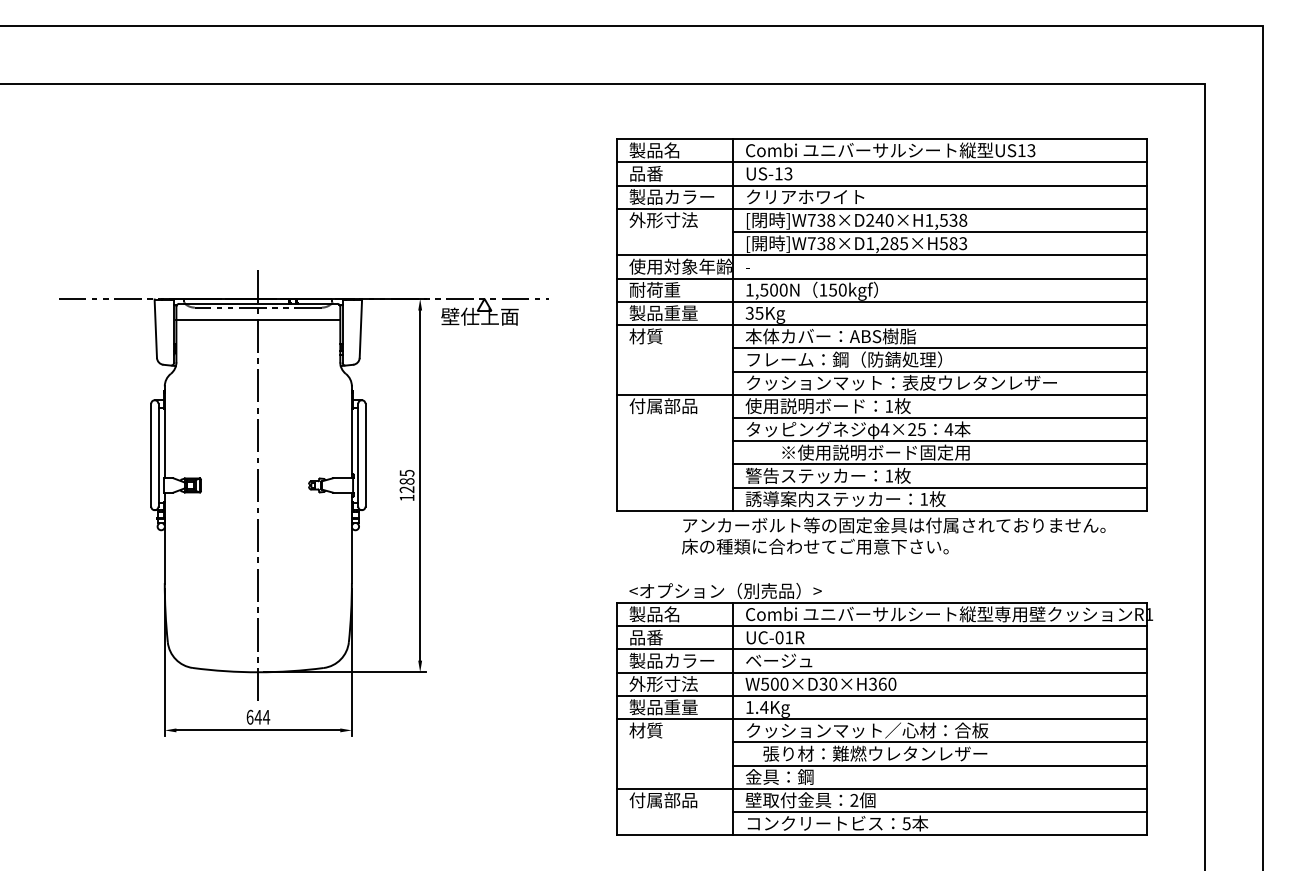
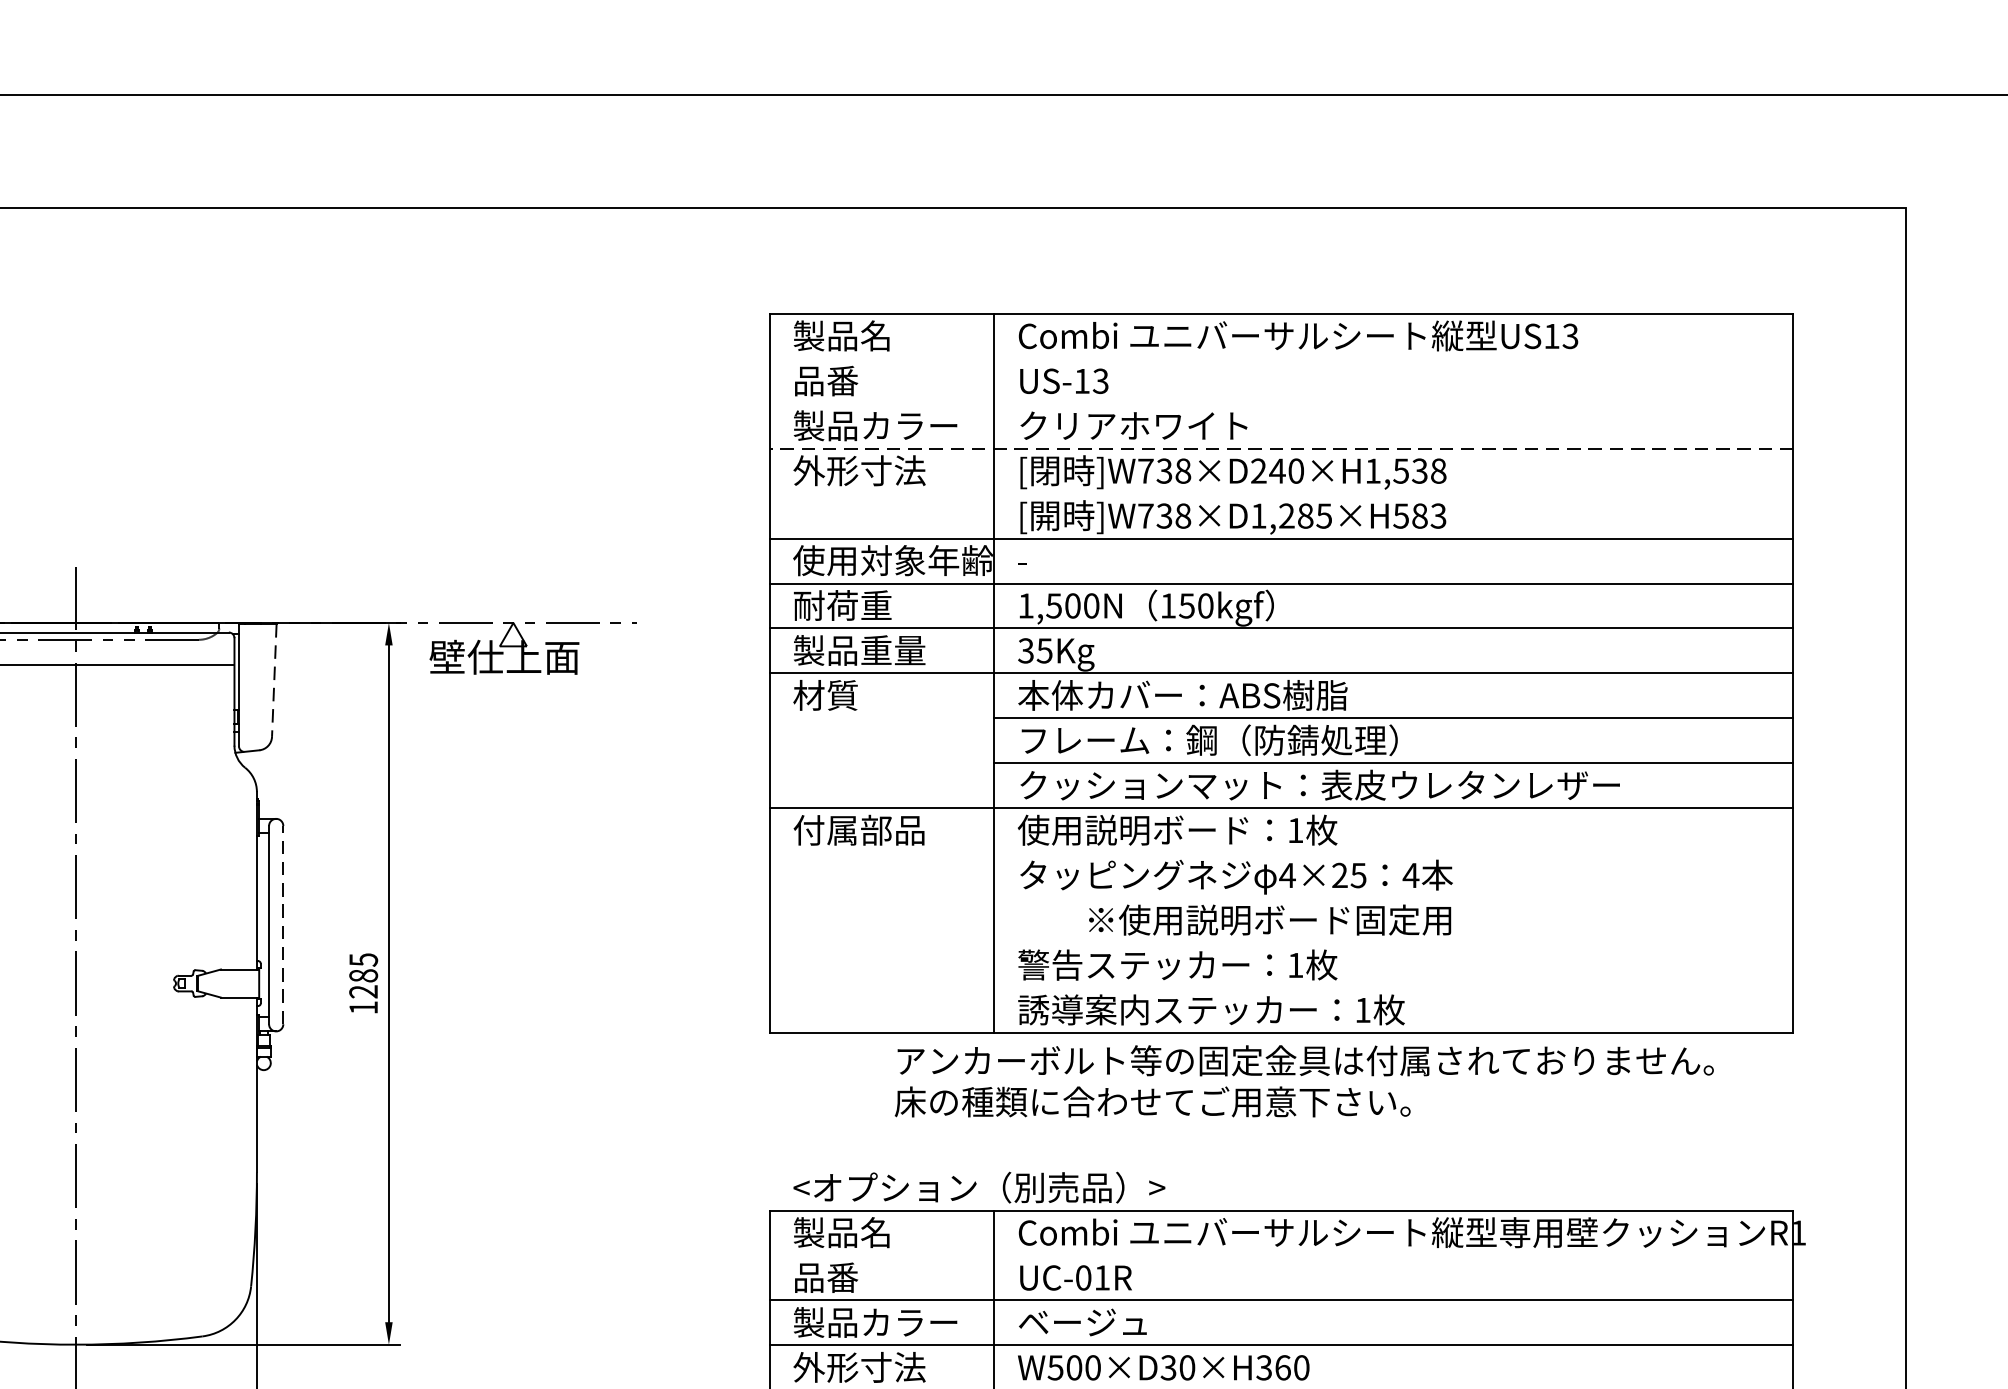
line: (881, 162) -> (1280, 359), removed
line: (881, 185) -> (1280, 403), removed
line: (881, 208) -> (1280, 448), solid -> dashed
line: (939, 232) -> (1392, 494), removed
line: (360, 329) -> (273, 682), solid -> dashed
line: (939, 417) -> (1392, 852), removed
line: (939, 441) -> (1392, 898), removed
line: (365, 454) -> (283, 923), solid -> dashed
line: (939, 464) -> (1392, 943), removed
line: (939, 487) -> (1392, 987), removed
line: (881, 626) -> (1280, 1256), removed

